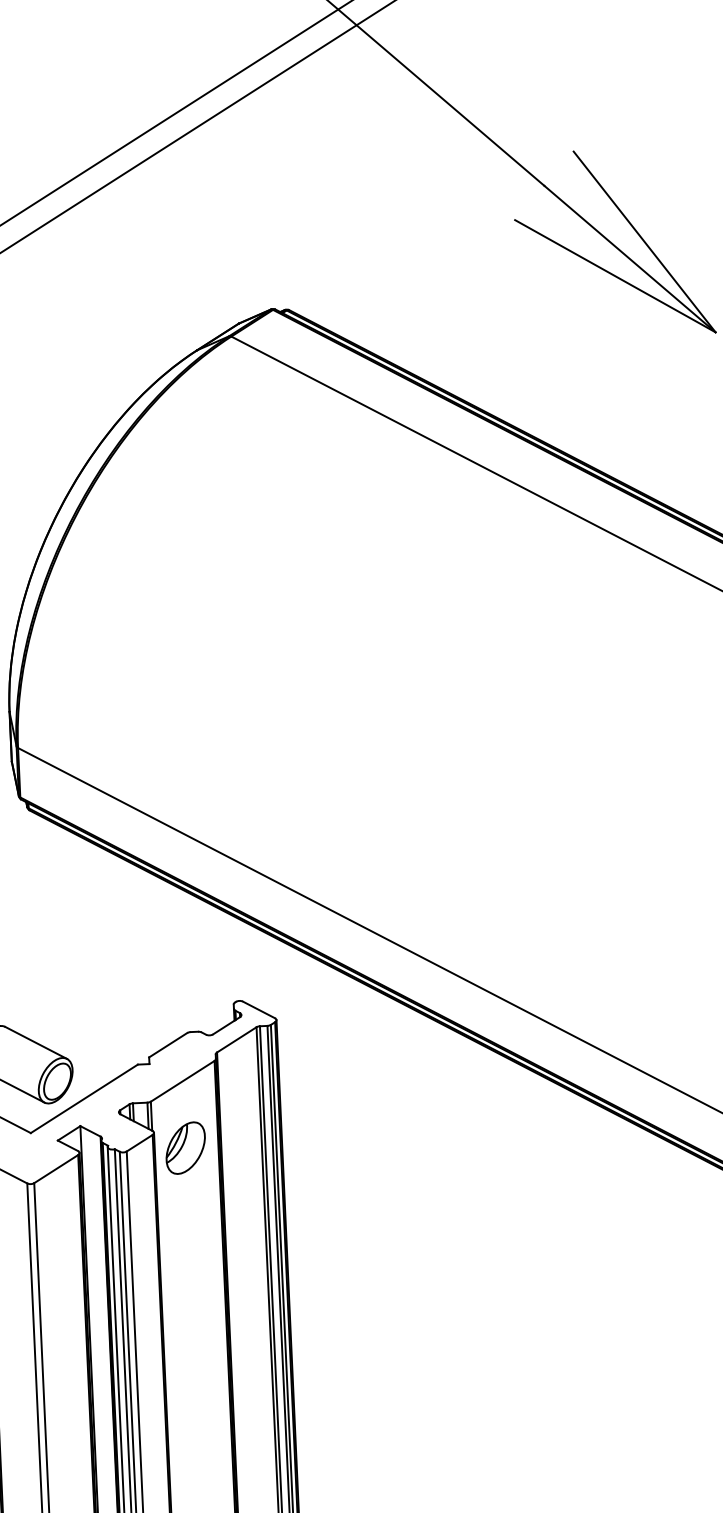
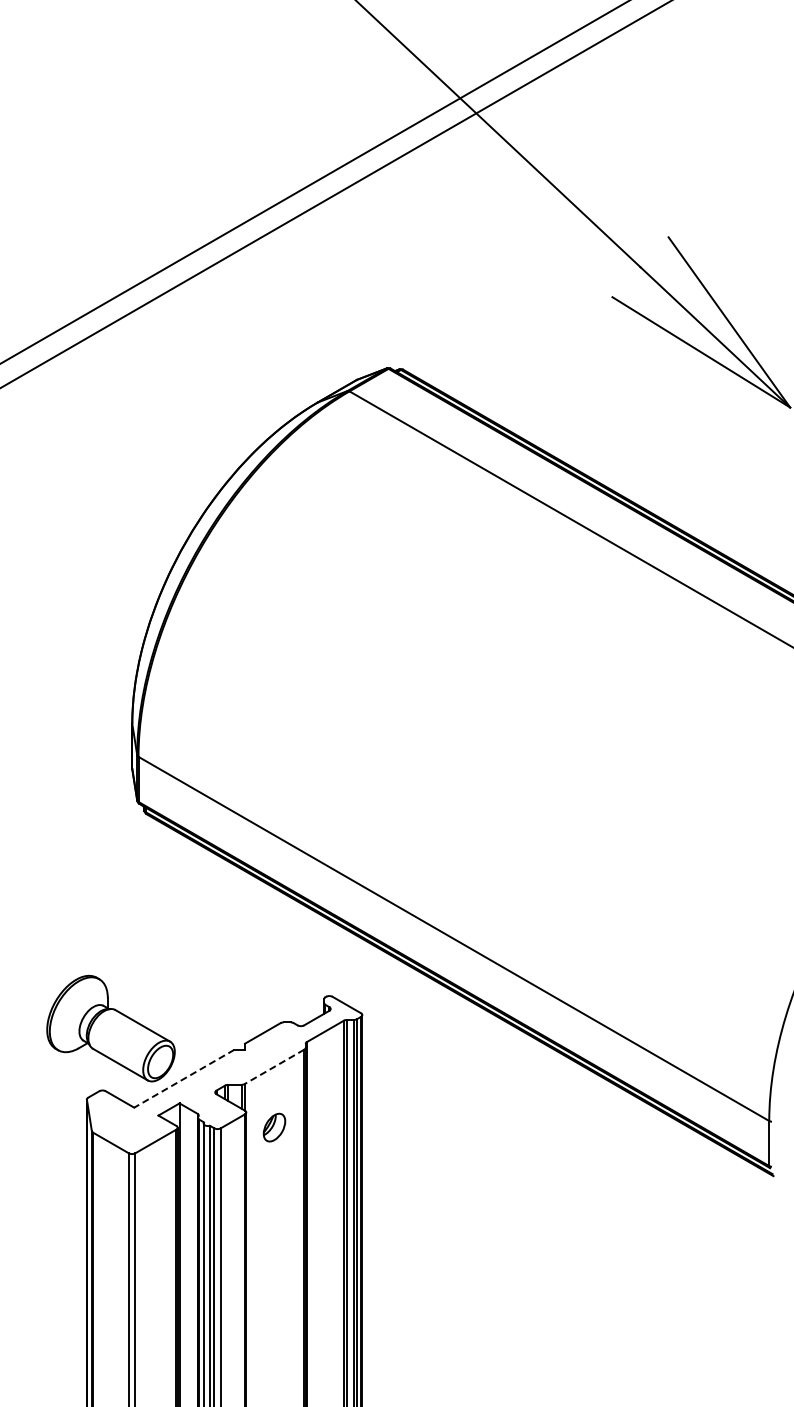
line: (182, 1082) -> (274, 1067), solid -> dashed
line: (84, 1098) -> (184, 1078), solid -> dashed
part: (185, 1147) -> (274, 1127), size x0.6

